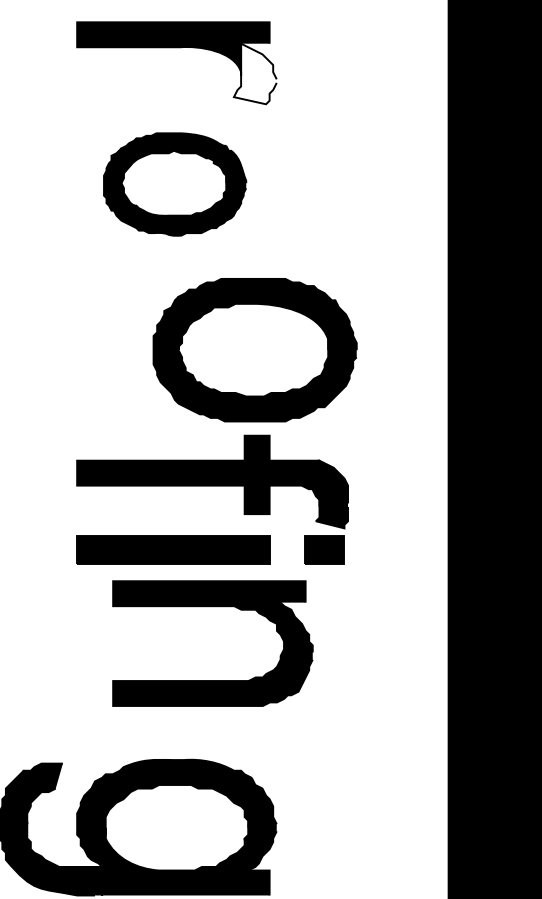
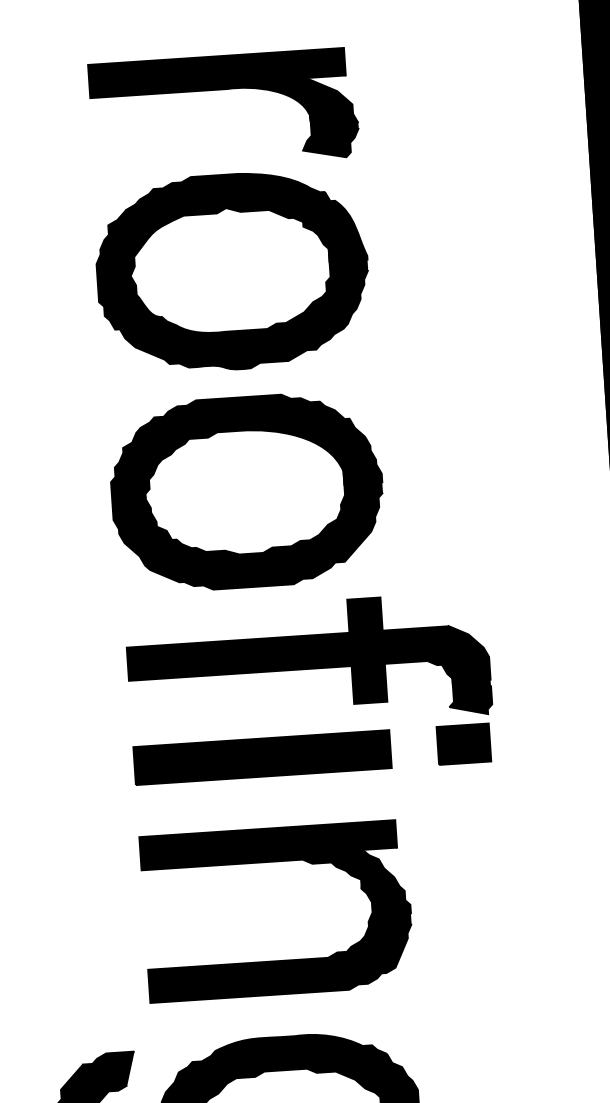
fill: (254, 73) -> (328, 117), added
part: (174, 184) -> (231, 271), size x1.43
part: (254, 350) -> (246, 492), moved
part: (212, 607) -> (273, 863), moved

